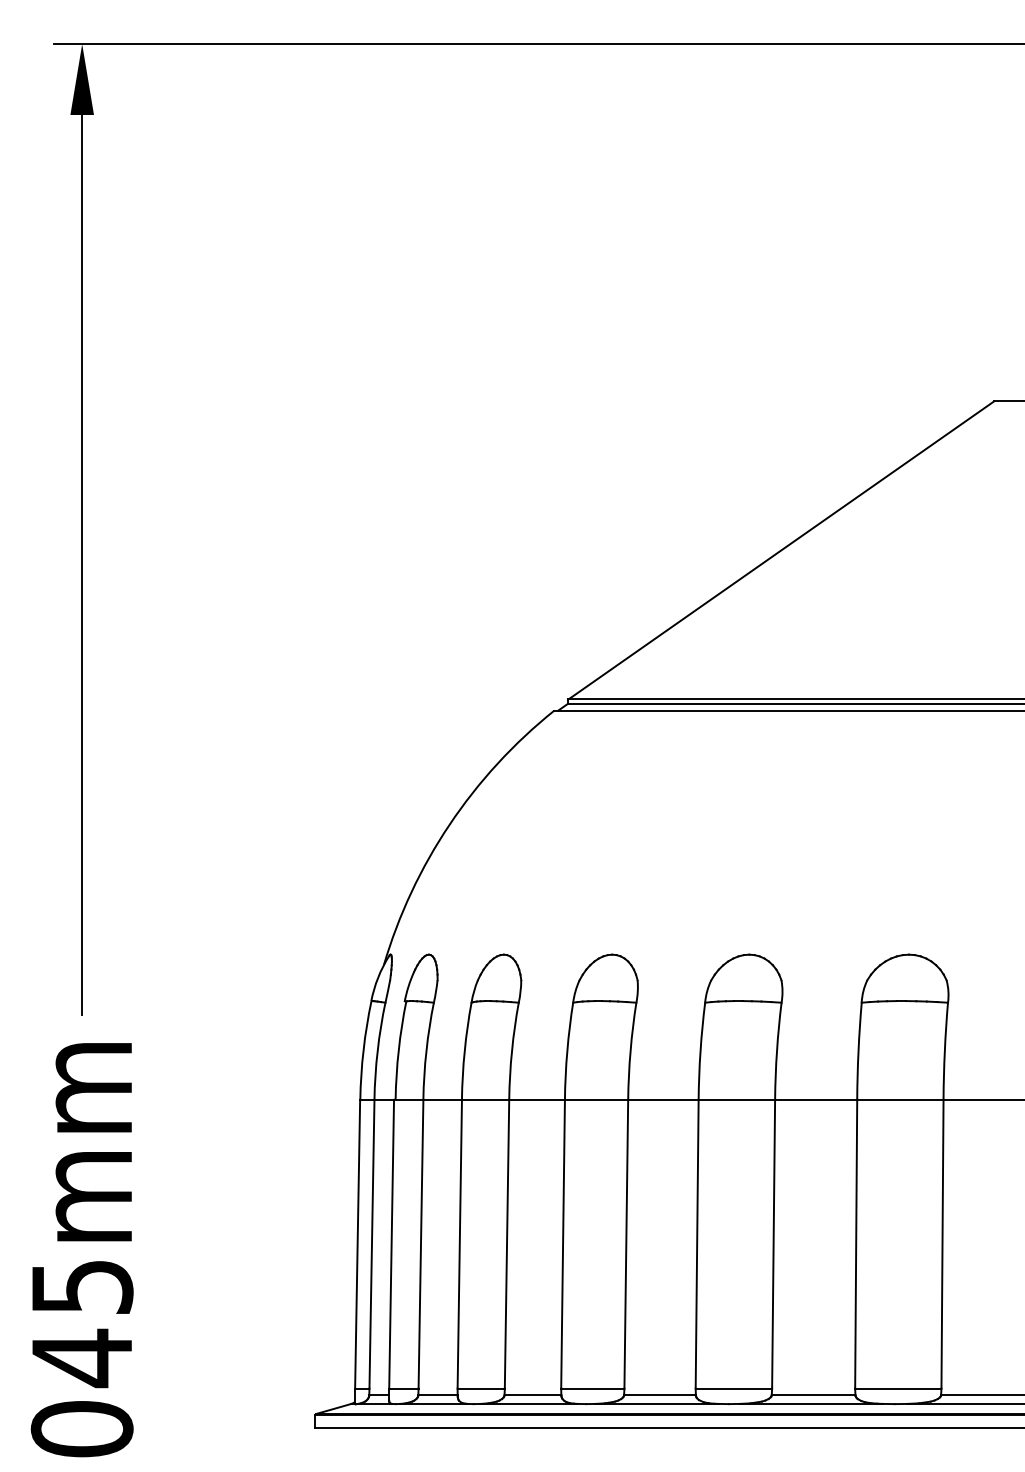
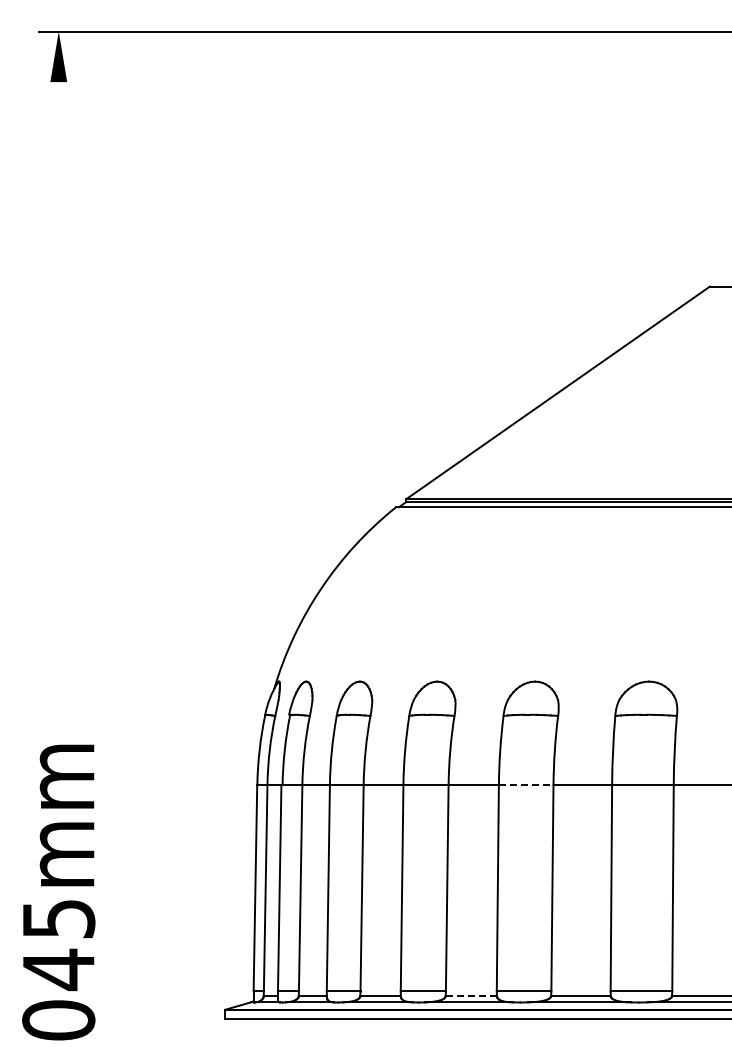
line: (81, 565) -> (58, 403), removed
line: (737, 1100) -> (526, 785), solid -> dashed
line: (660, 1395) -> (471, 996), solid -> dashed

